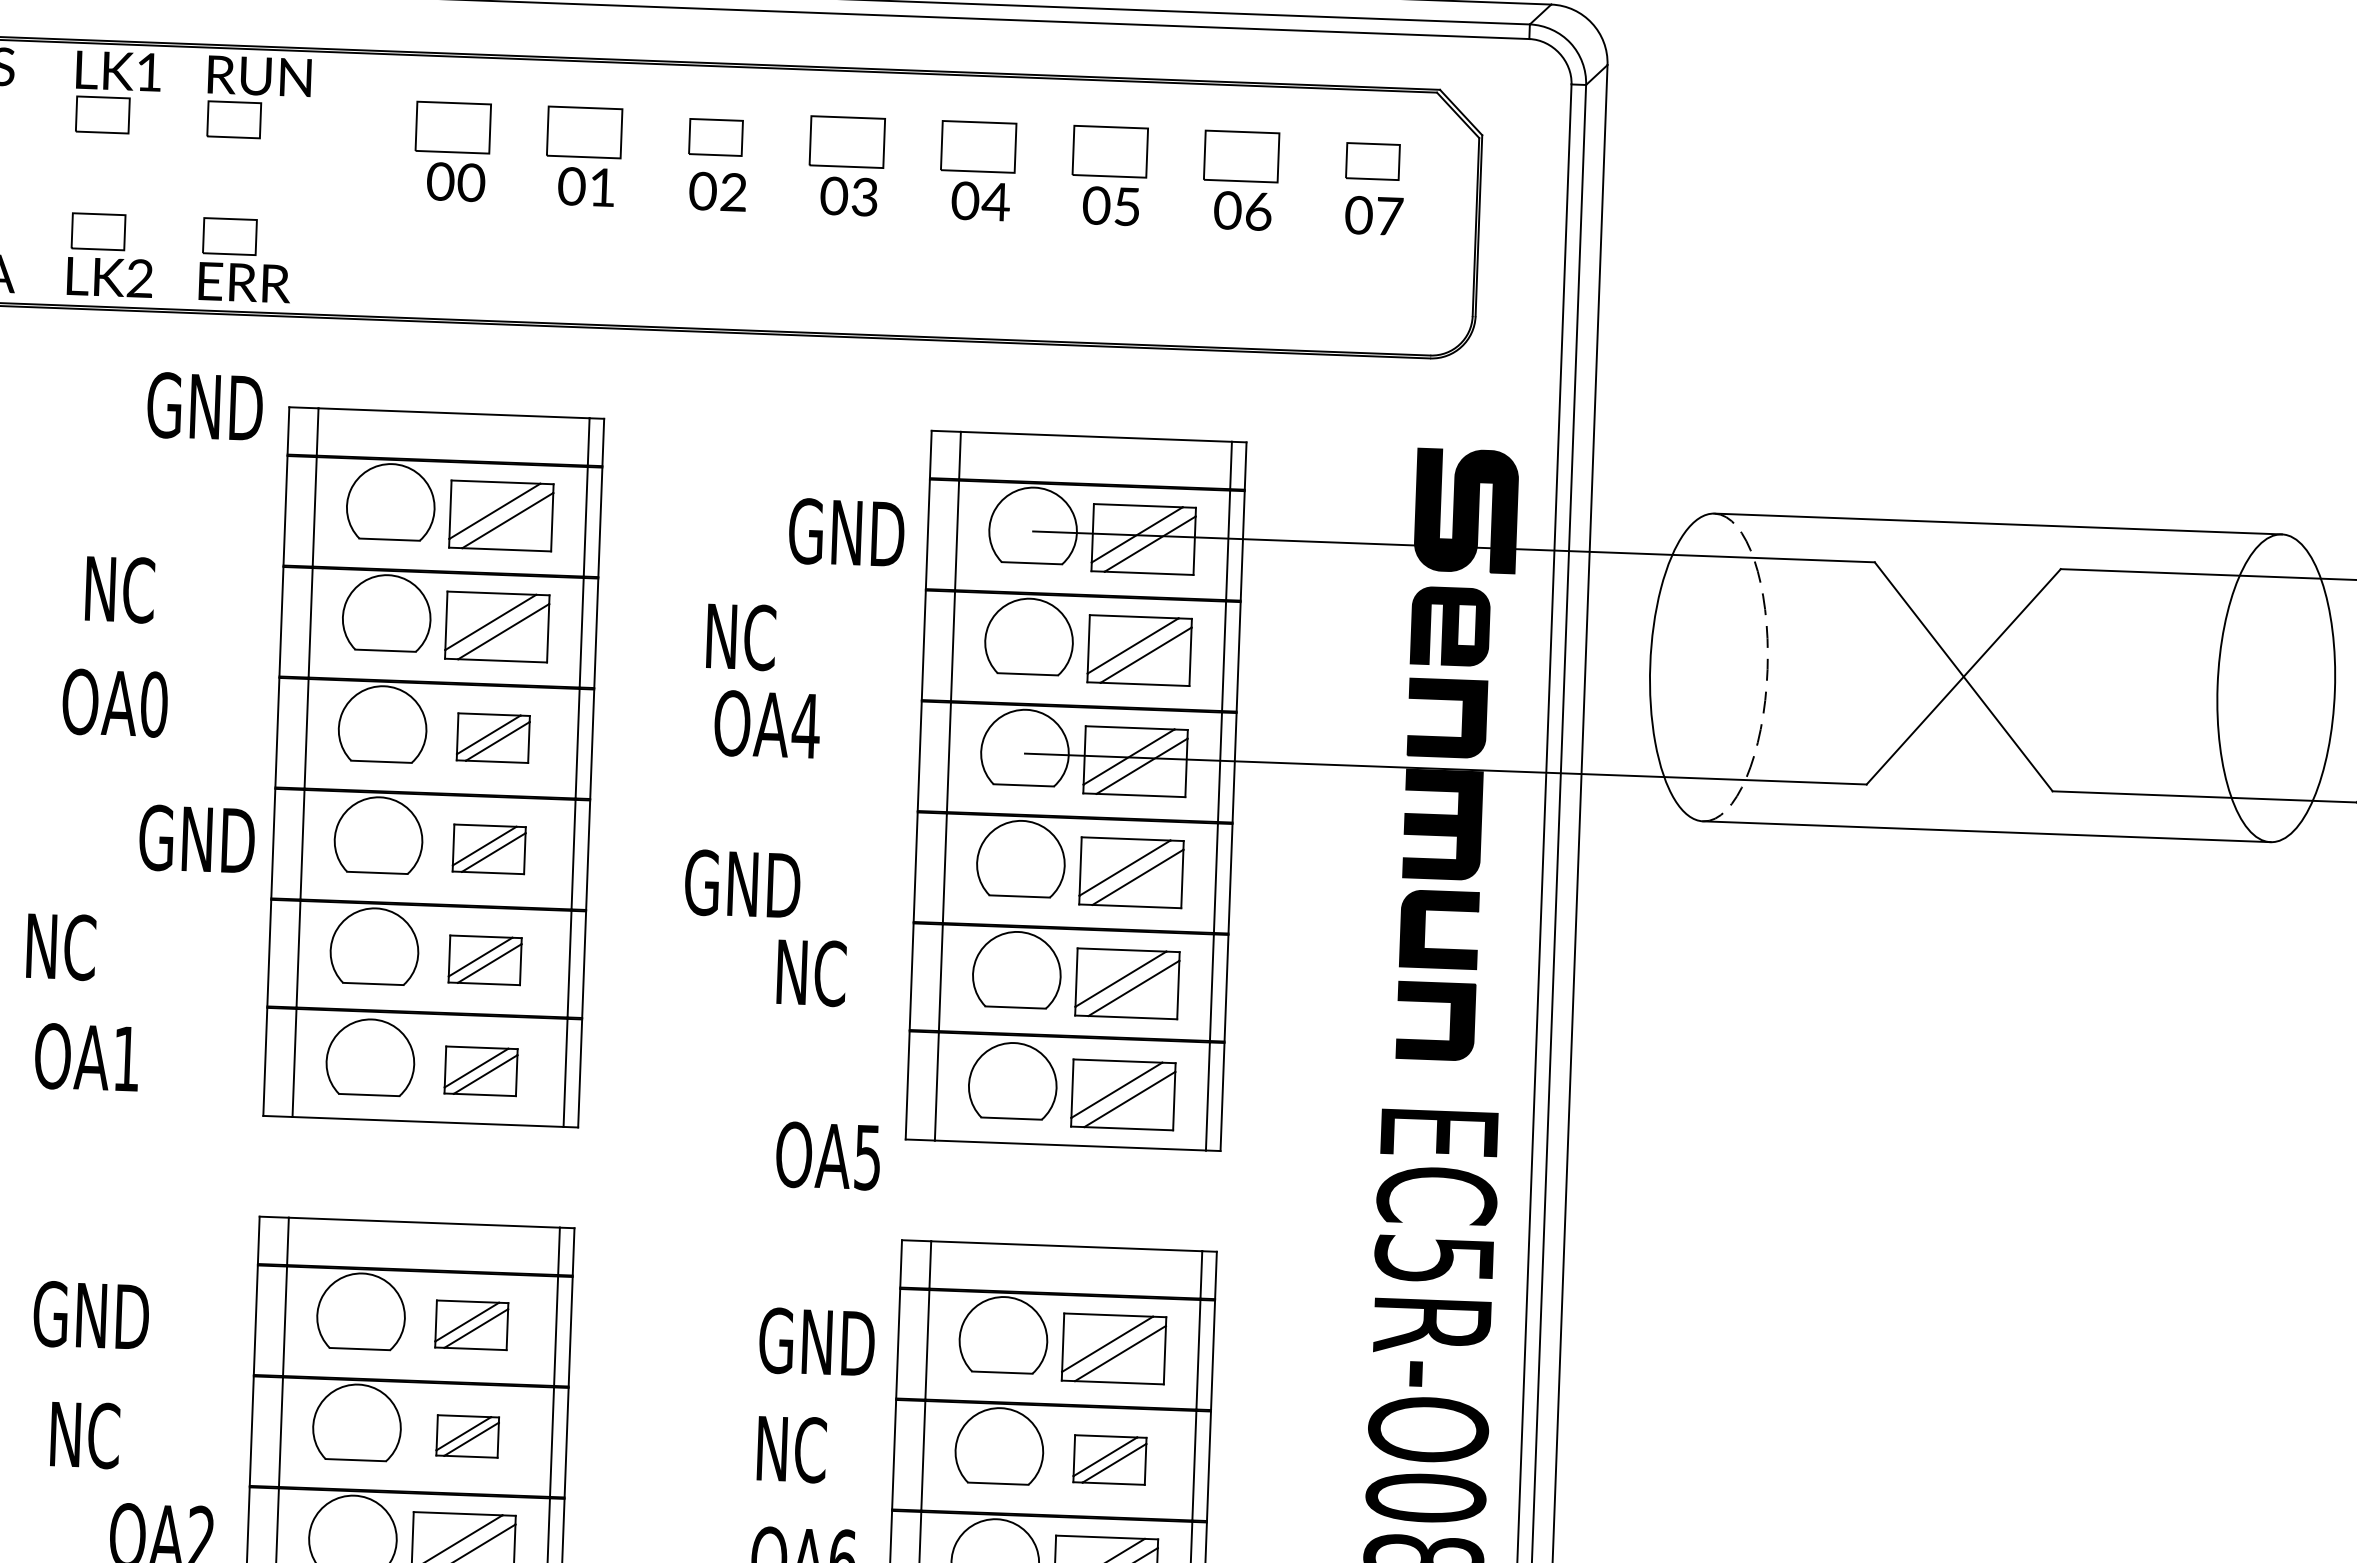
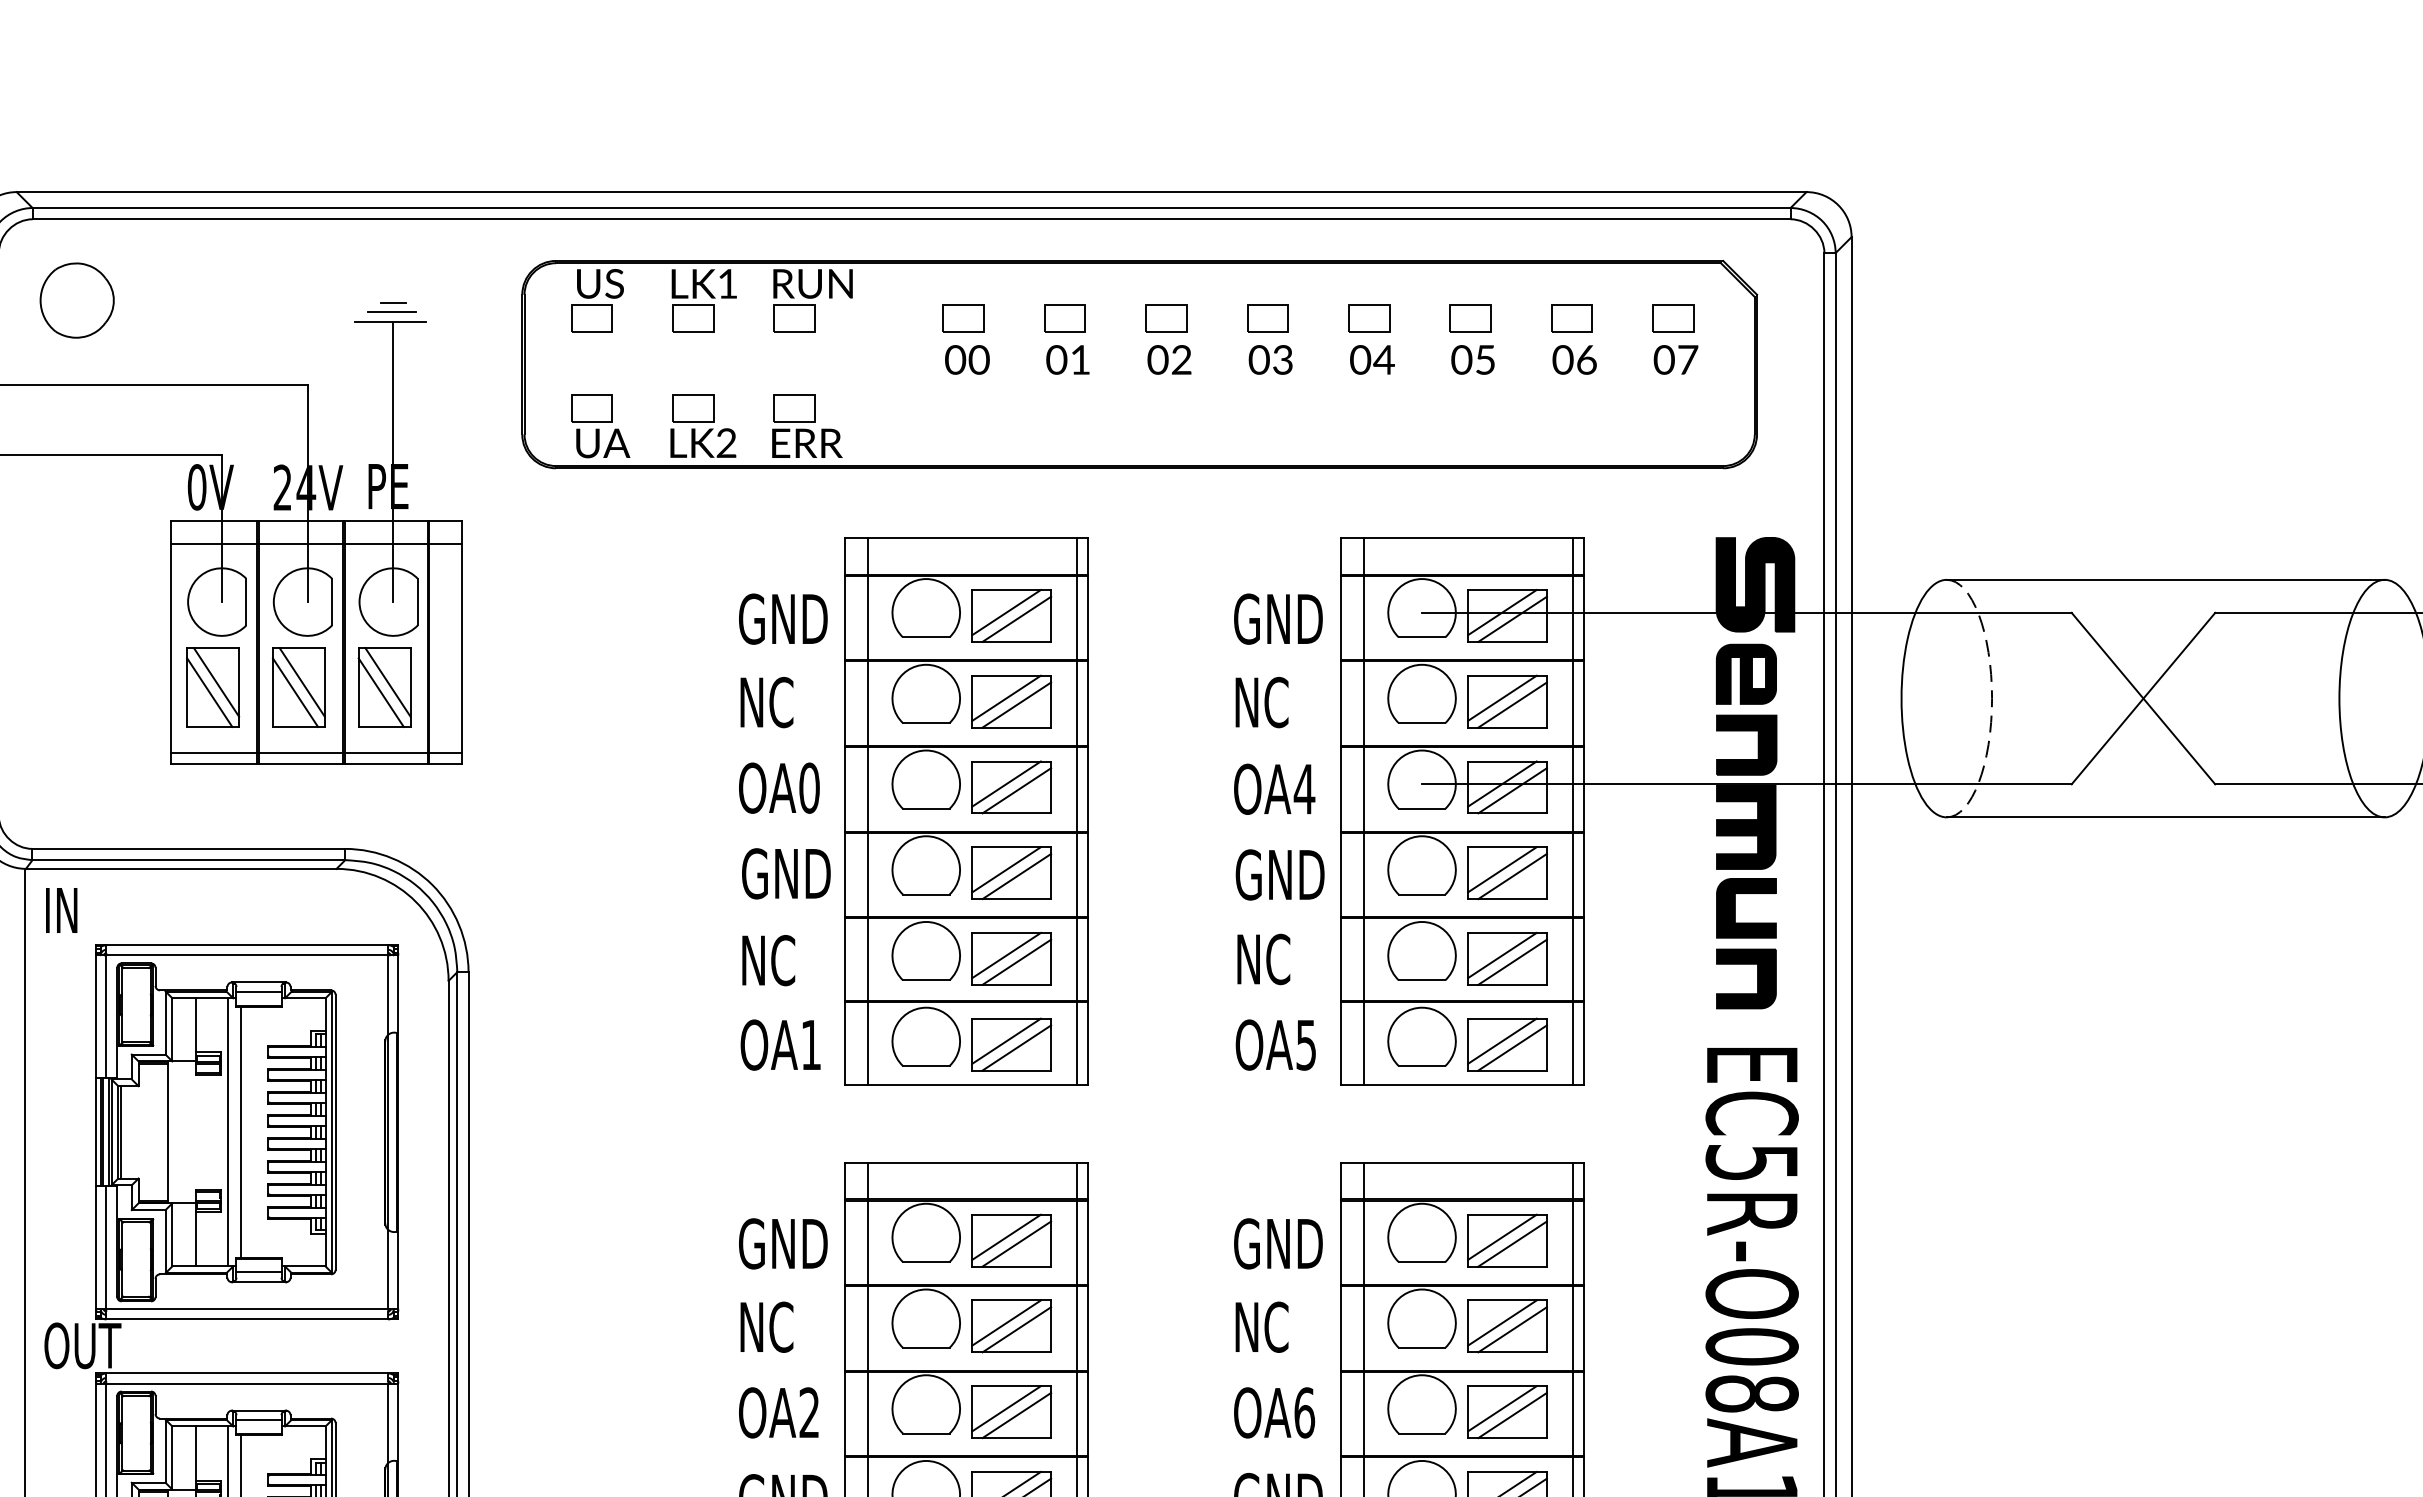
part: (452, 128) -> (963, 318), size x0.71
part: (583, 133) -> (1064, 318), size x0.71
part: (846, 142) -> (1267, 318), size x0.71
part: (979, 147) -> (1369, 318), size x0.71
part: (1109, 152) -> (1470, 318), size x0.71
part: (1240, 157) -> (1571, 318), size x0.71
text: (205, 405) -> (783, 618), moved
text: (119, 589) -> (766, 702), moved
text: (740, 637) -> (1261, 702), moved
text: (115, 702) -> (779, 787), moved
text: (767, 723) -> (1274, 788), moved
part: (492, 738) -> (1011, 787), size x1.43
part: (488, 849) -> (1011, 873), size x1.43
text: (741, 883) -> (1279, 874), moved
text: (61, 946) -> (768, 960), moved
part: (484, 959) -> (1011, 958), size x1.43
text: (86, 1056) -> (780, 1044), moved
part: (480, 1071) -> (1011, 1044), size x1.43
text: (827, 1155) -> (1275, 1044), moved
text: (91, 1315) -> (783, 1243), moved
part: (471, 1325) -> (1011, 1240), size x1.43
text: (84, 1434) -> (766, 1326), moved
part: (467, 1436) -> (1011, 1326), size x1.67
part: (1109, 1460) -> (1507, 1326), size x1.43

